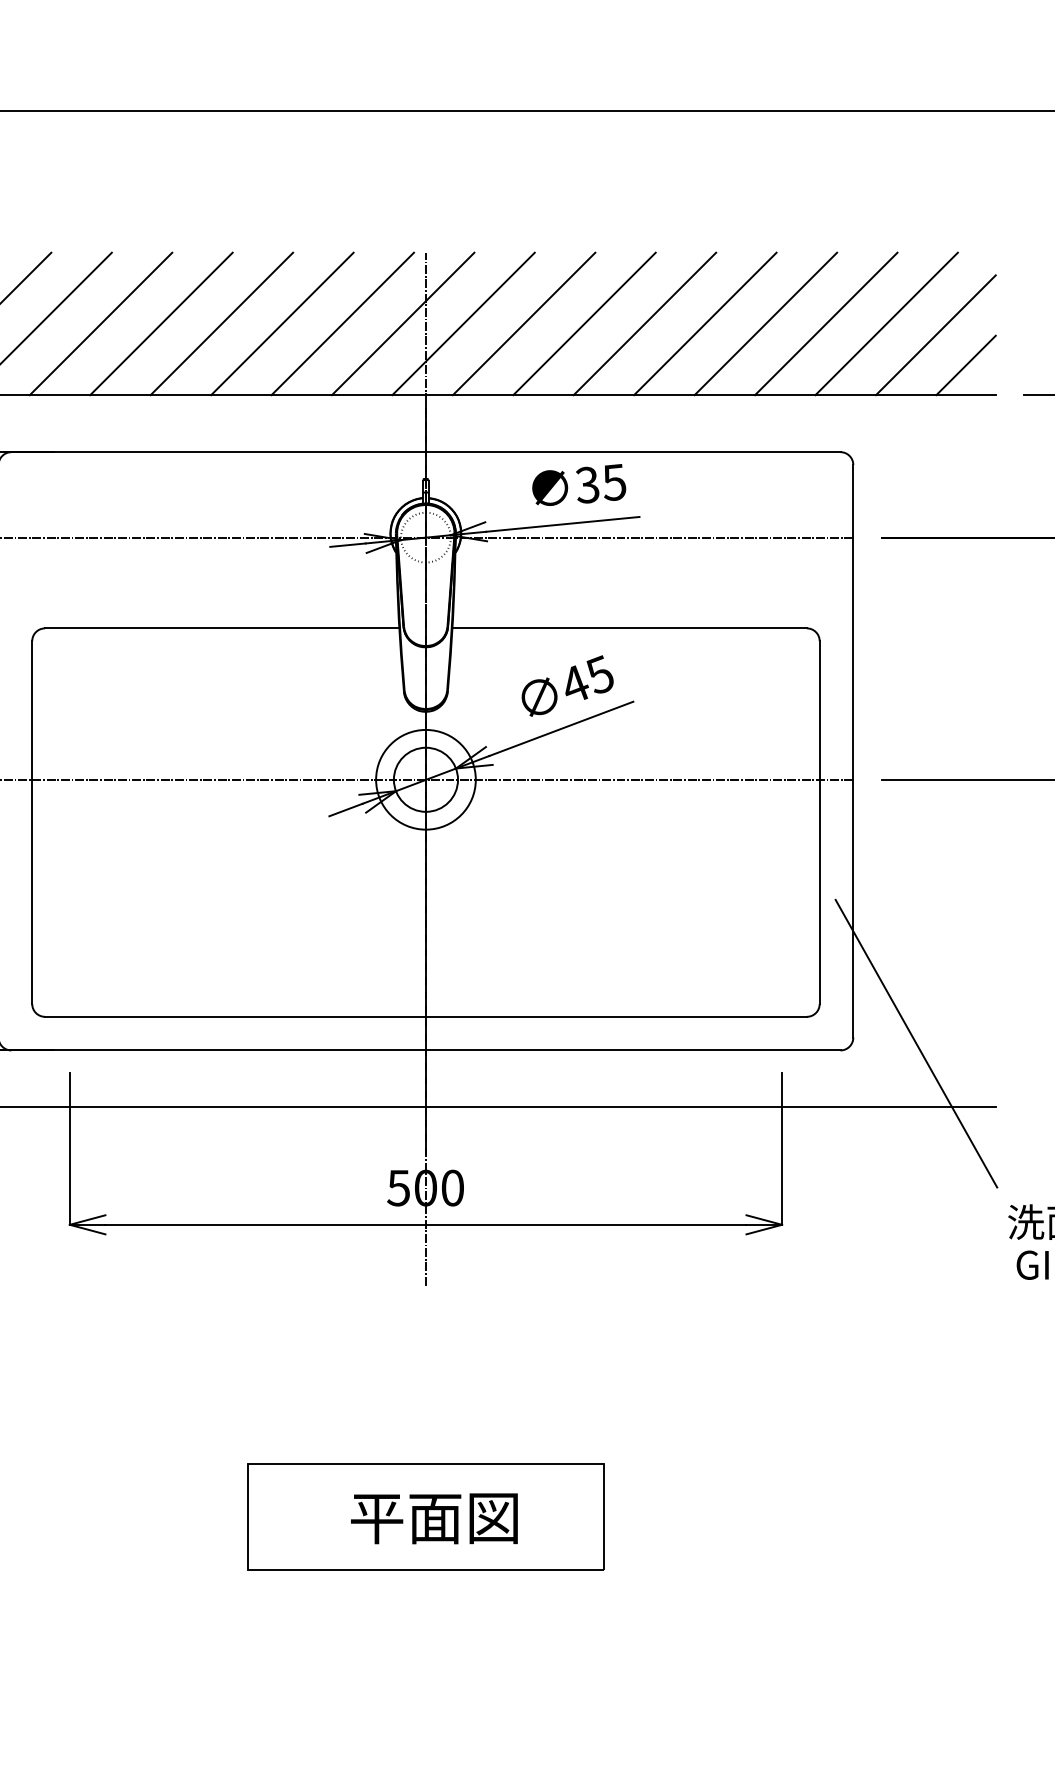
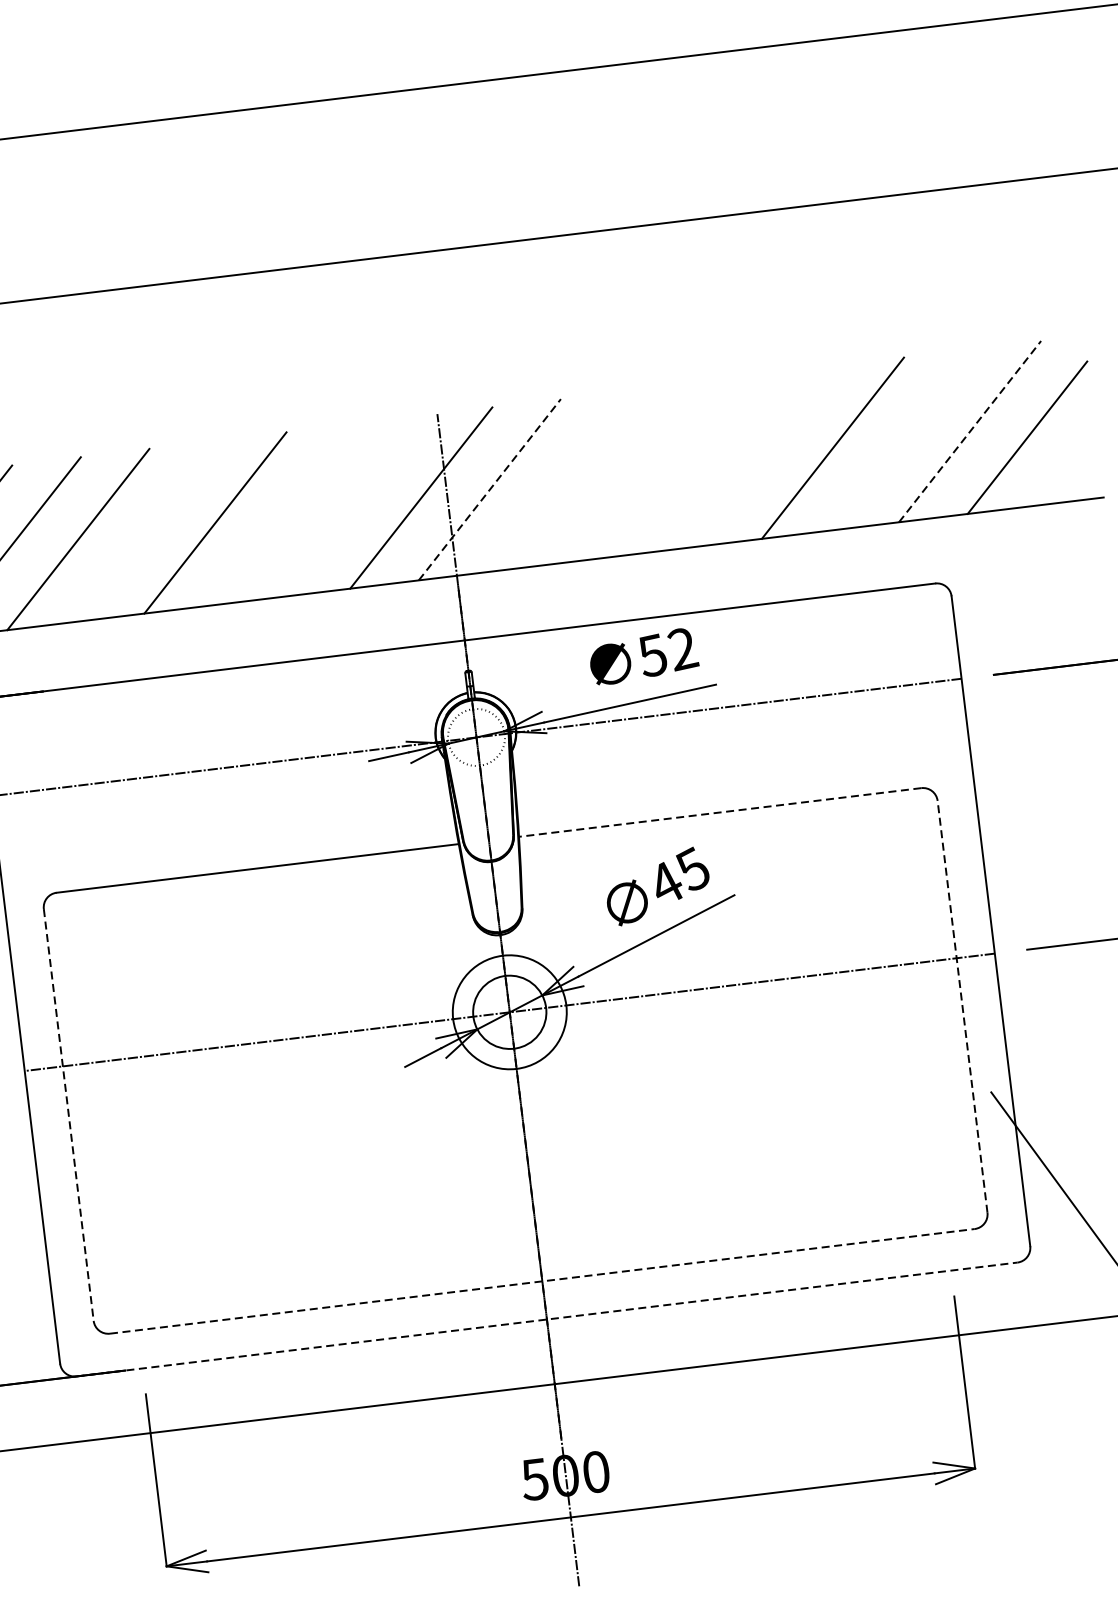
line: (161, 323) -> (146, 530), removed
line: (282, 323) -> (284, 514), removed
line: (342, 323) -> (352, 505), removed
line: (463, 323) -> (489, 489), solid -> dashed
line: (523, 323) -> (557, 481), removed
line: (584, 323) -> (627, 472), removed
line: (644, 323) -> (695, 464), removed
line: (705, 323) -> (764, 456), removed
line: (826, 323) -> (901, 439), removed
line: (886, 323) -> (969, 431), solid -> dashed
line: (965, 365) -> (1065, 467), removed
text: (601, 483) -> (668, 651), 35 -> 52
line: (629, 628) -> (720, 812), solid -> dashed
line: (819, 822) -> (962, 1006), solid -> dashed
line: (32, 823) -> (69, 1115), solid -> dashed
line: (425, 1016) -> (541, 1281), solid -> dashed
line: (425, 1050) -> (546, 1319), solid -> dashed

